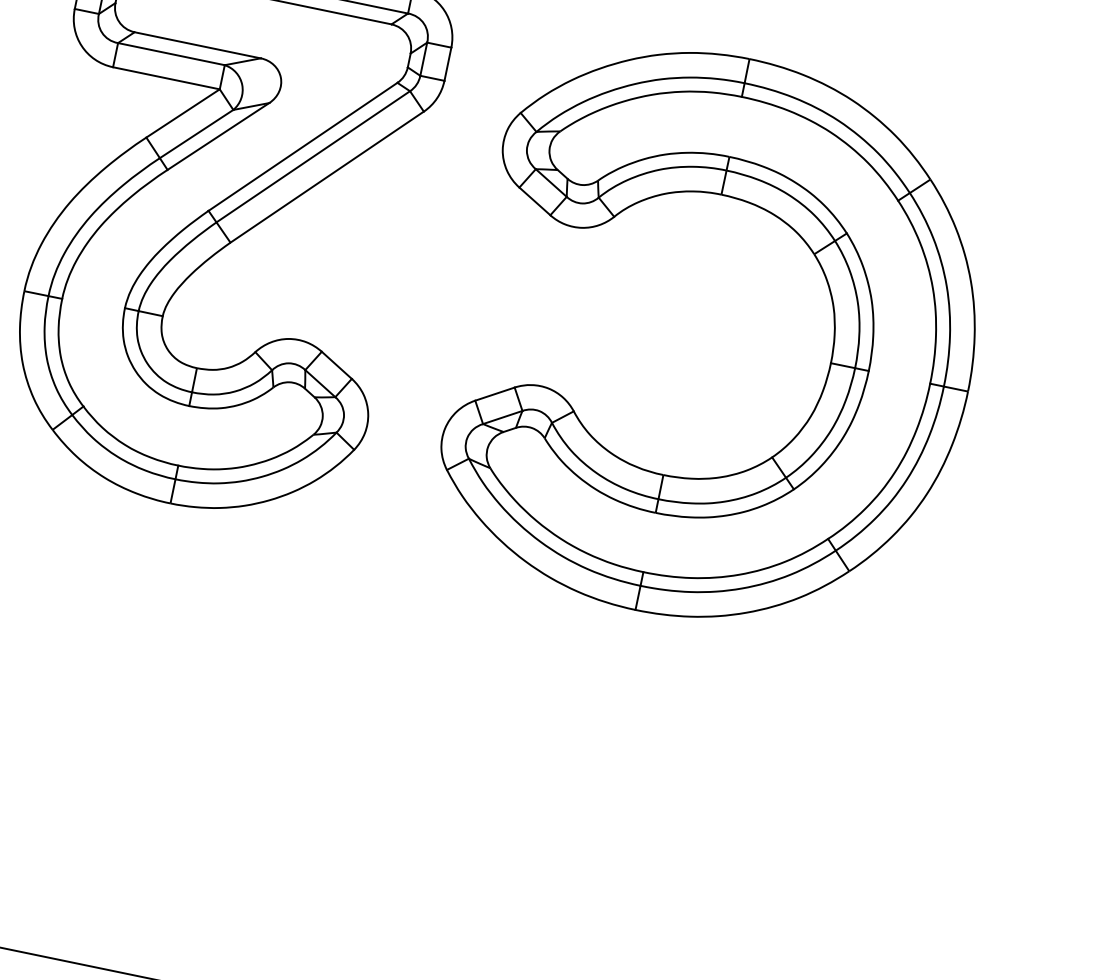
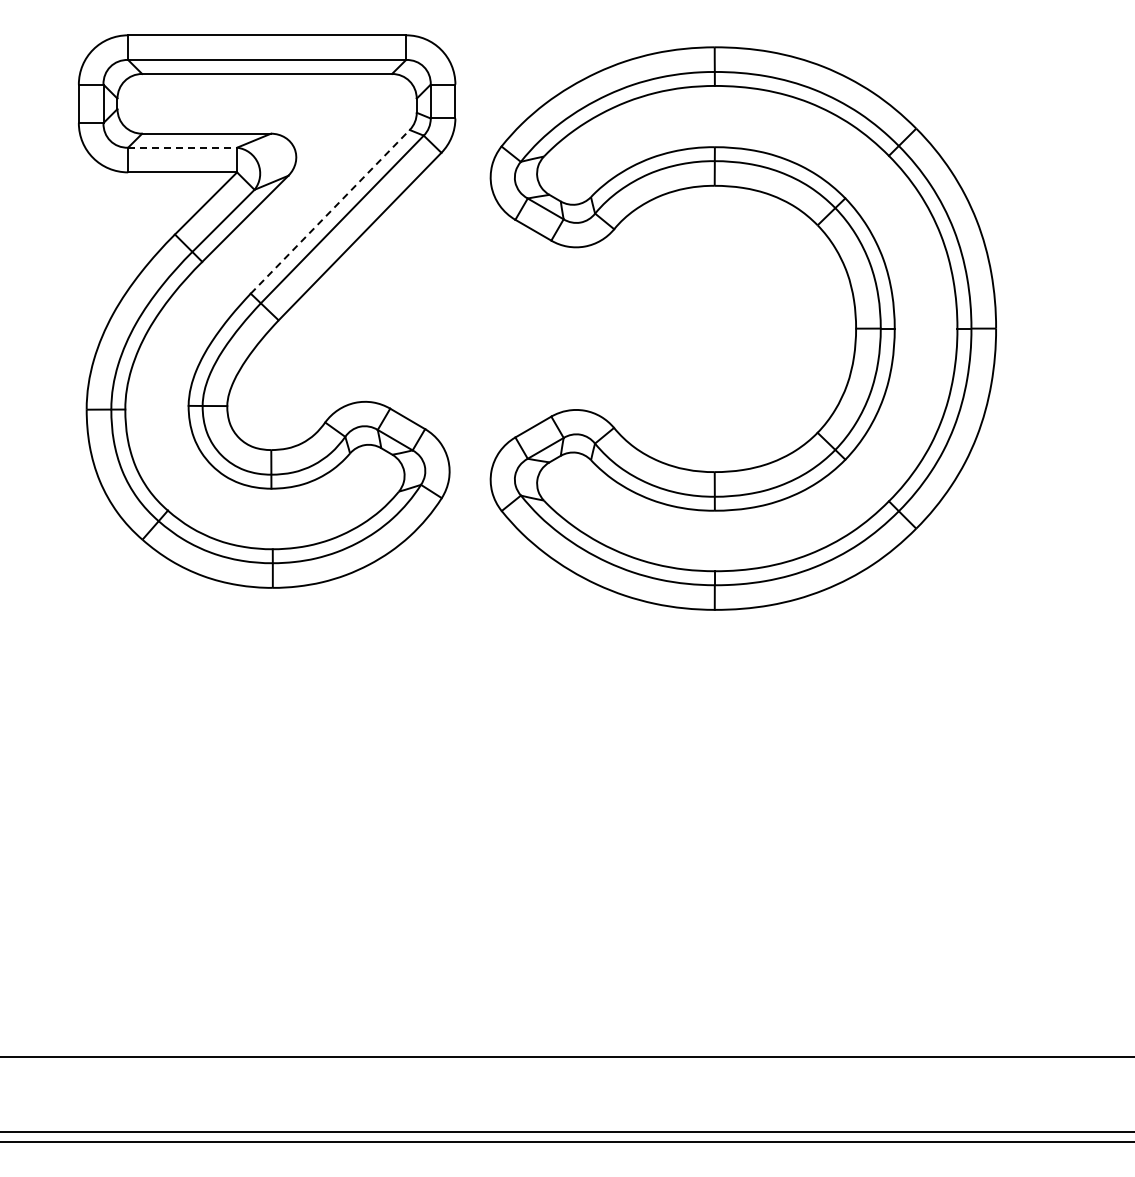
line: (172, 54) -> (183, 147), solid -> dashed
line: (303, 146) -> (330, 211), solid -> dashed
part: (831, 352) -> (854, 318), moved

